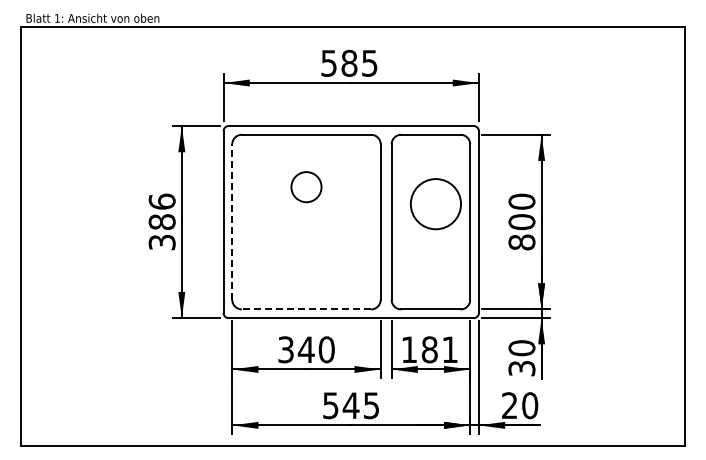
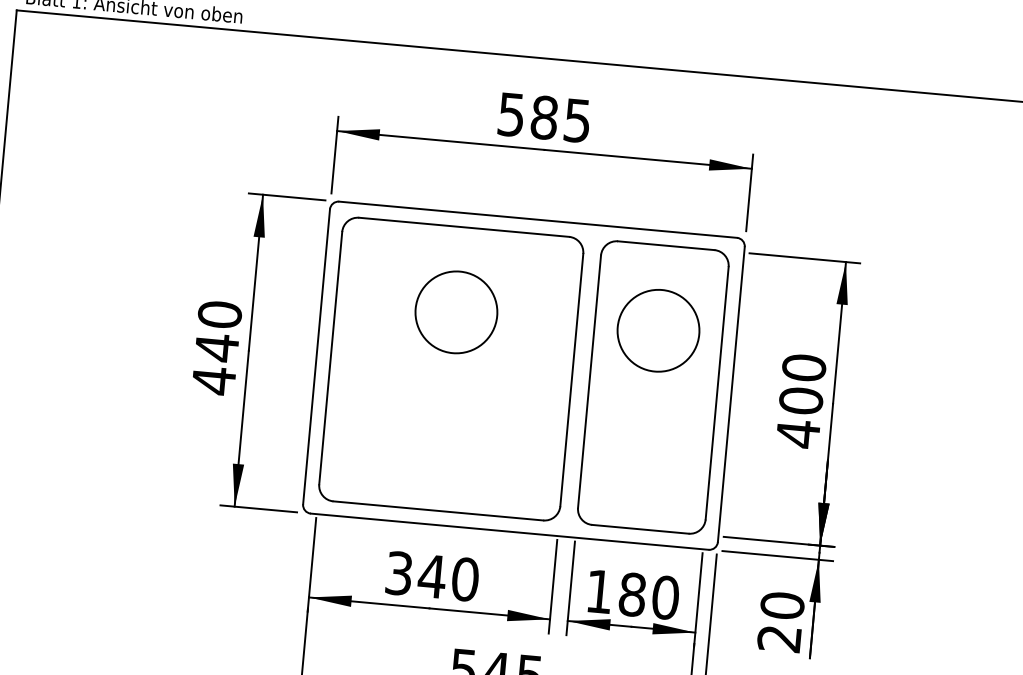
circle: (306, 187) -> (456, 312), size x1.67
circle: (435, 204) -> (657, 331), moved
text: (161, 221) -> (215, 346), 386 -> 440
line: (232, 222) -> (331, 358), dashed -> solid
text: (521, 242) -> (797, 434), 800 -> 400
line: (306, 309) -> (438, 511), dashed -> solid
text: (450, 349) -> (666, 597), 181 -> 180
text: (521, 368) -> (778, 638), 30 -> 20

